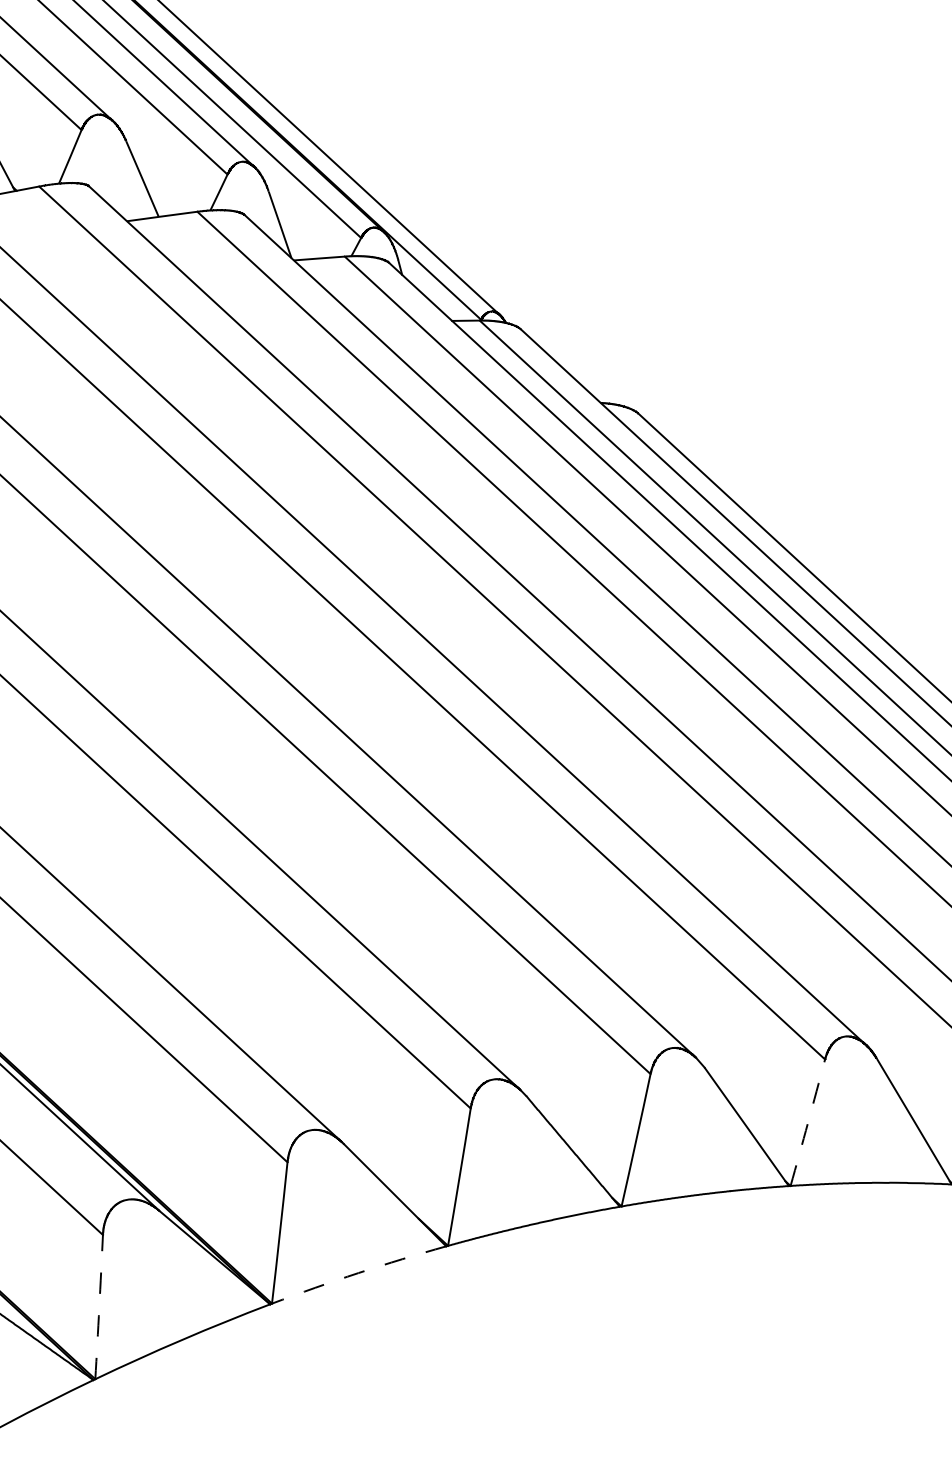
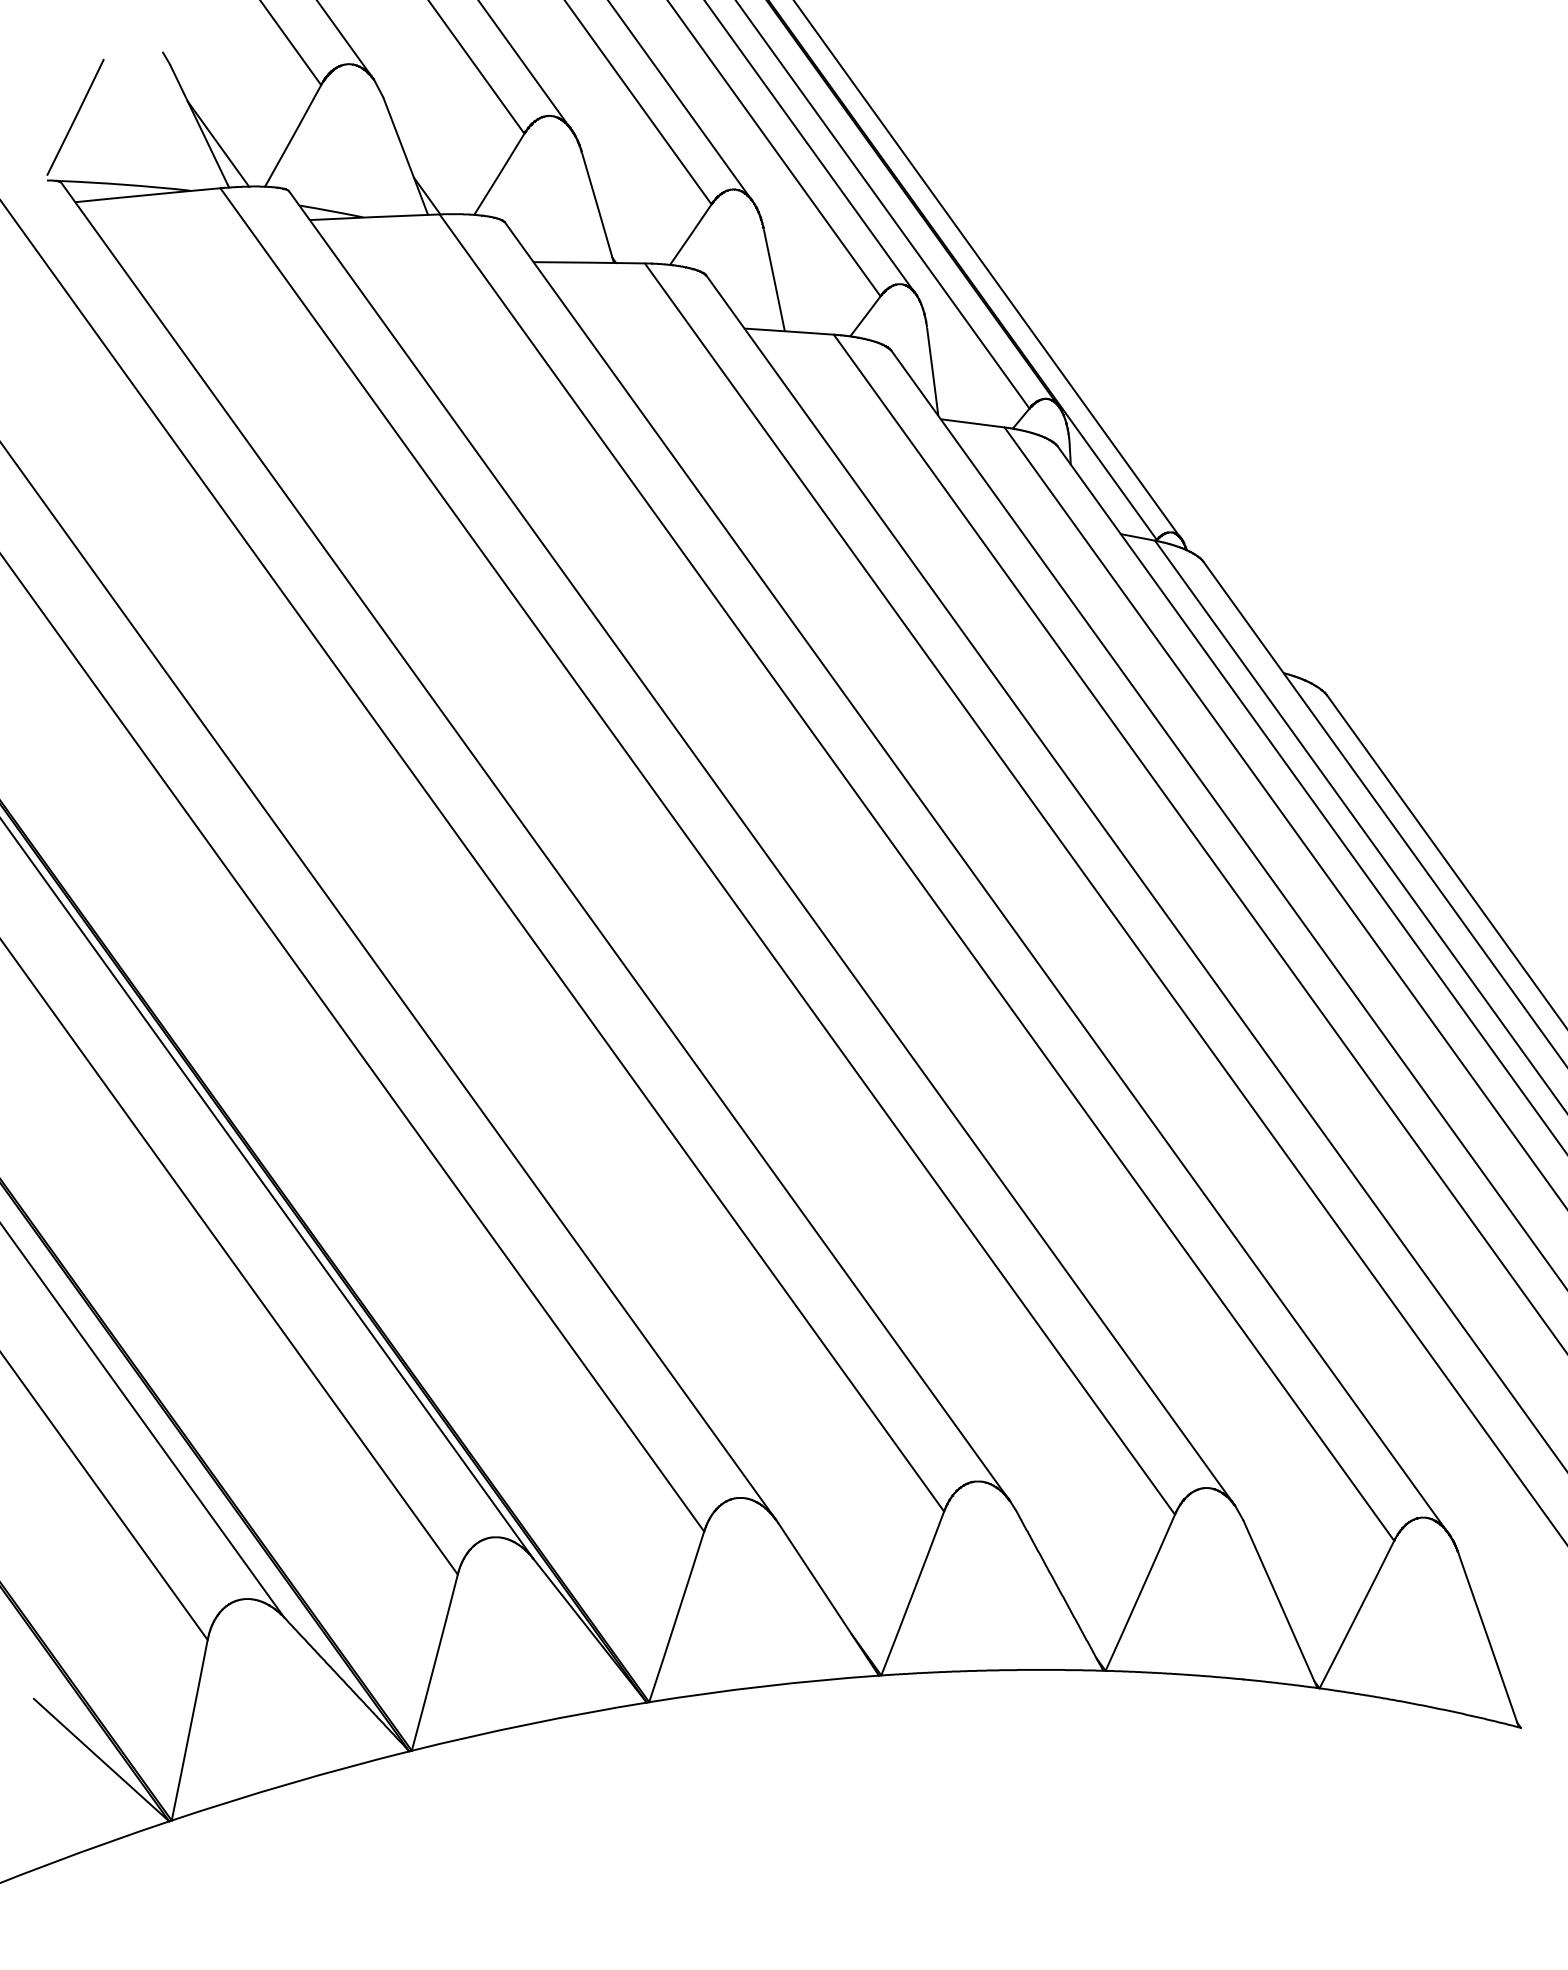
arc: (808, 1122) -> (1357, 1614), dashed -> solid
arc: (358, 1273) -> (763, 1686), dashed -> solid
arc: (99, 1306) -> (435, 1662), dashed -> solid

